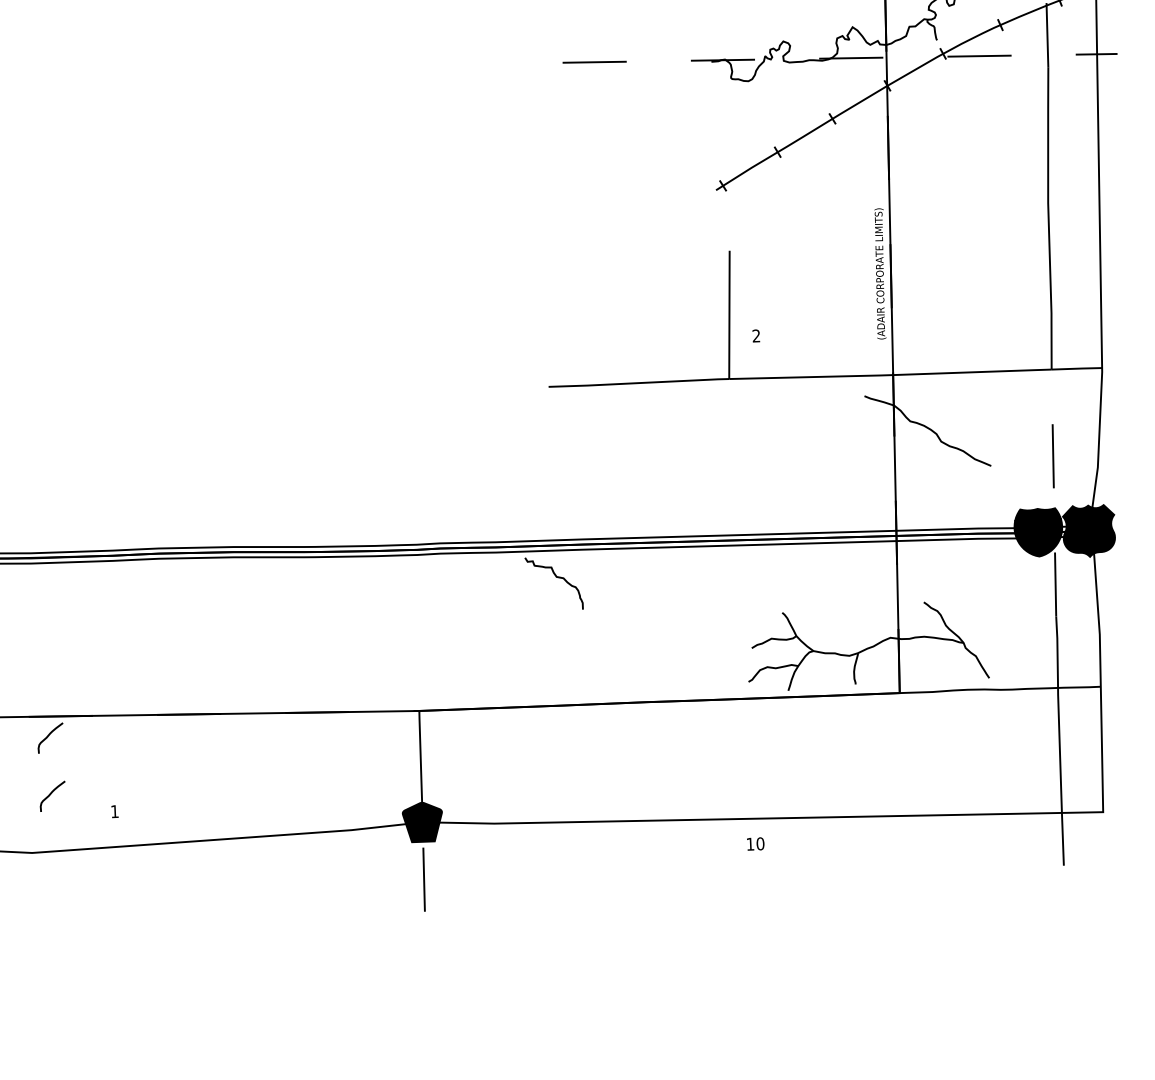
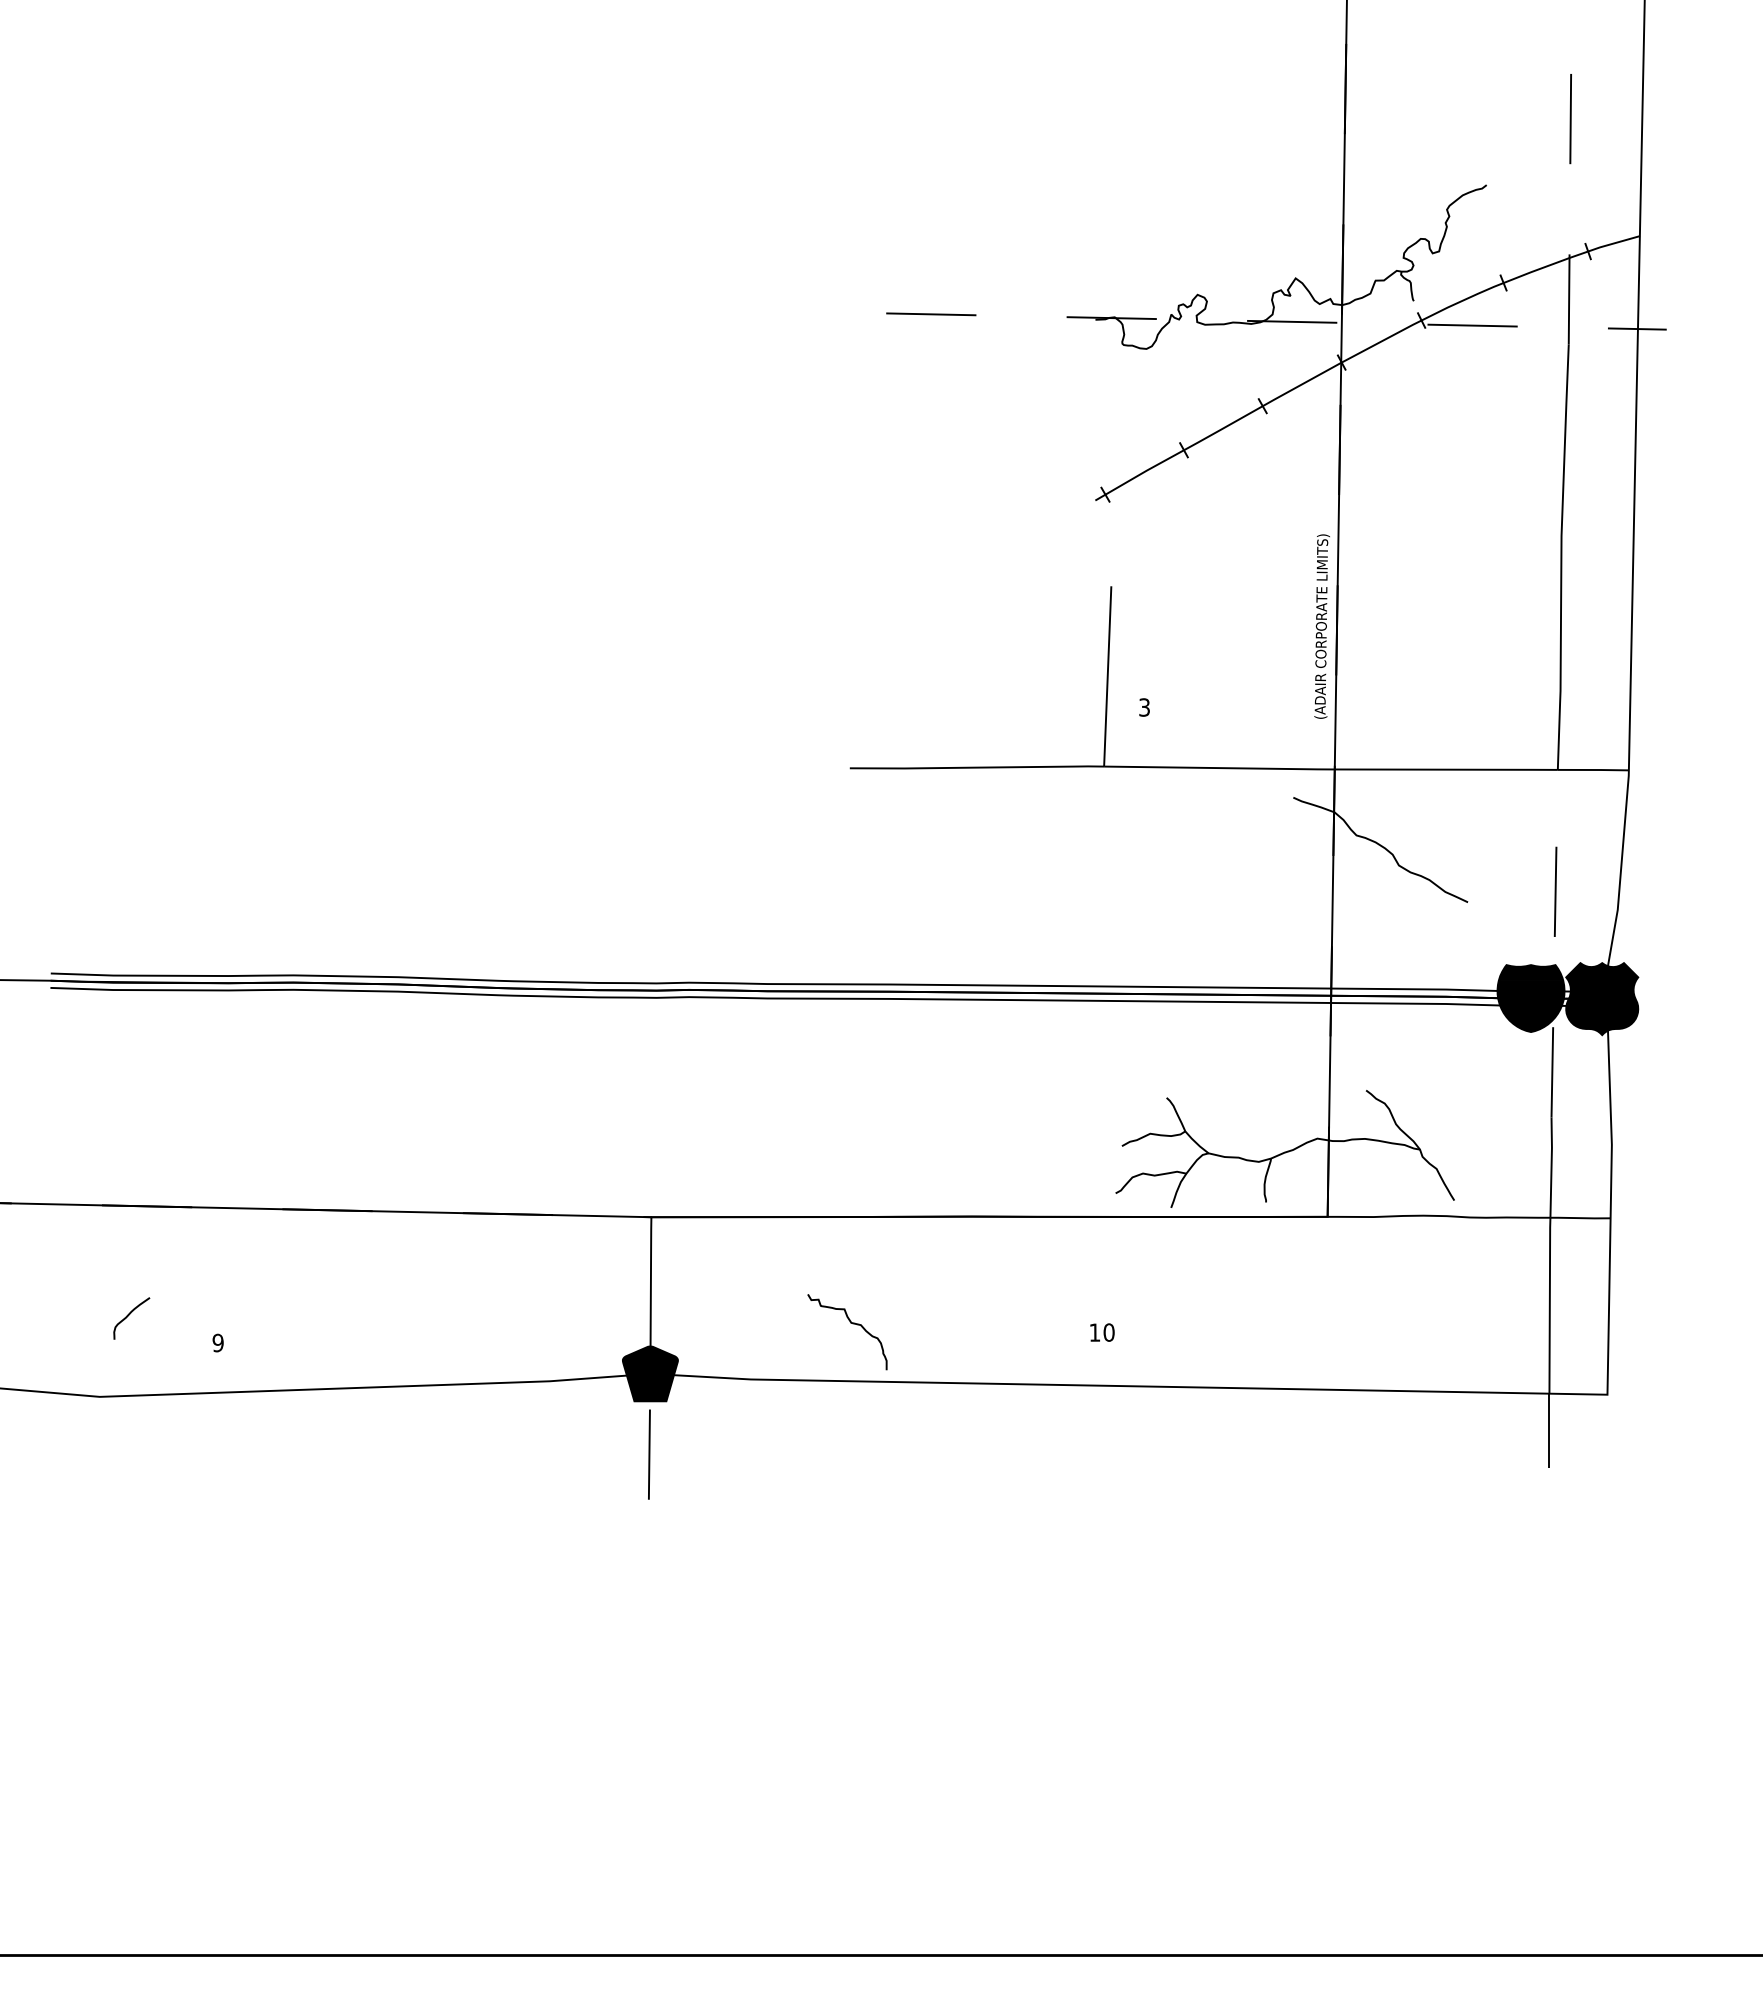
text: (756, 336) -> (1144, 707), 2 -> 3
curve: (557, 578) -> (852, 1324), moved
curve: (49, 736) -> (129, 1233), removed
text: (114, 811) -> (217, 1342), 1 -> 9
text: (755, 843) -> (1102, 1332), moved

